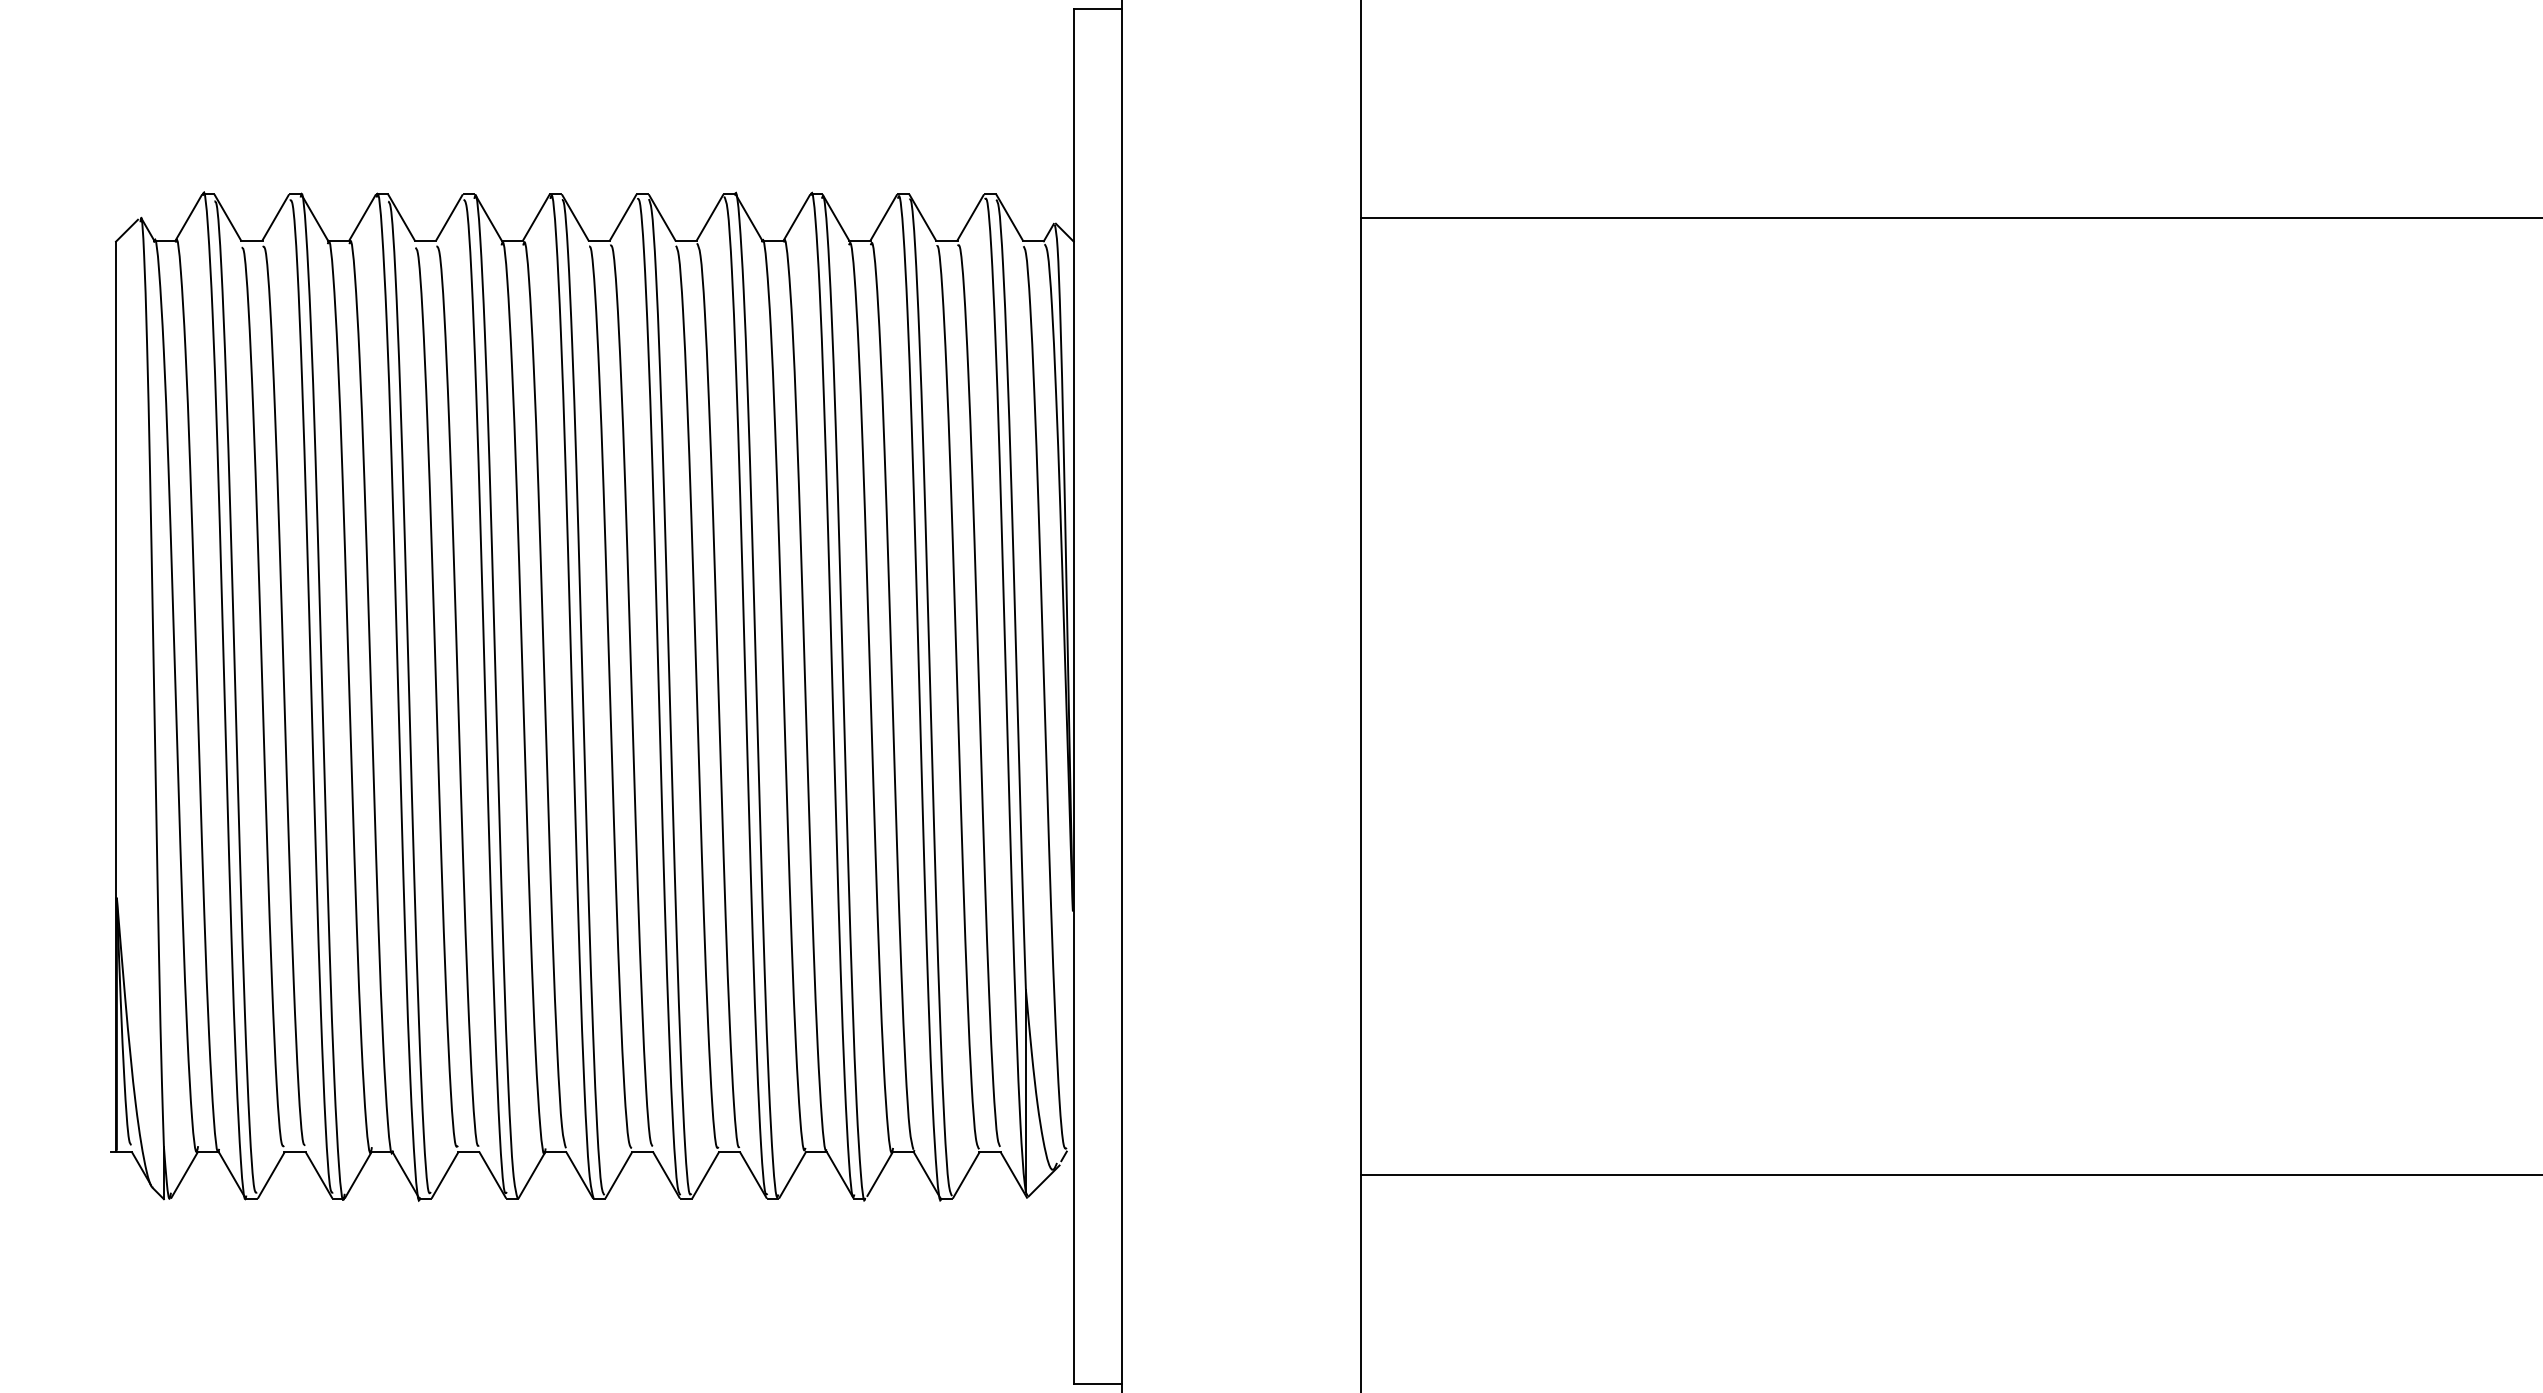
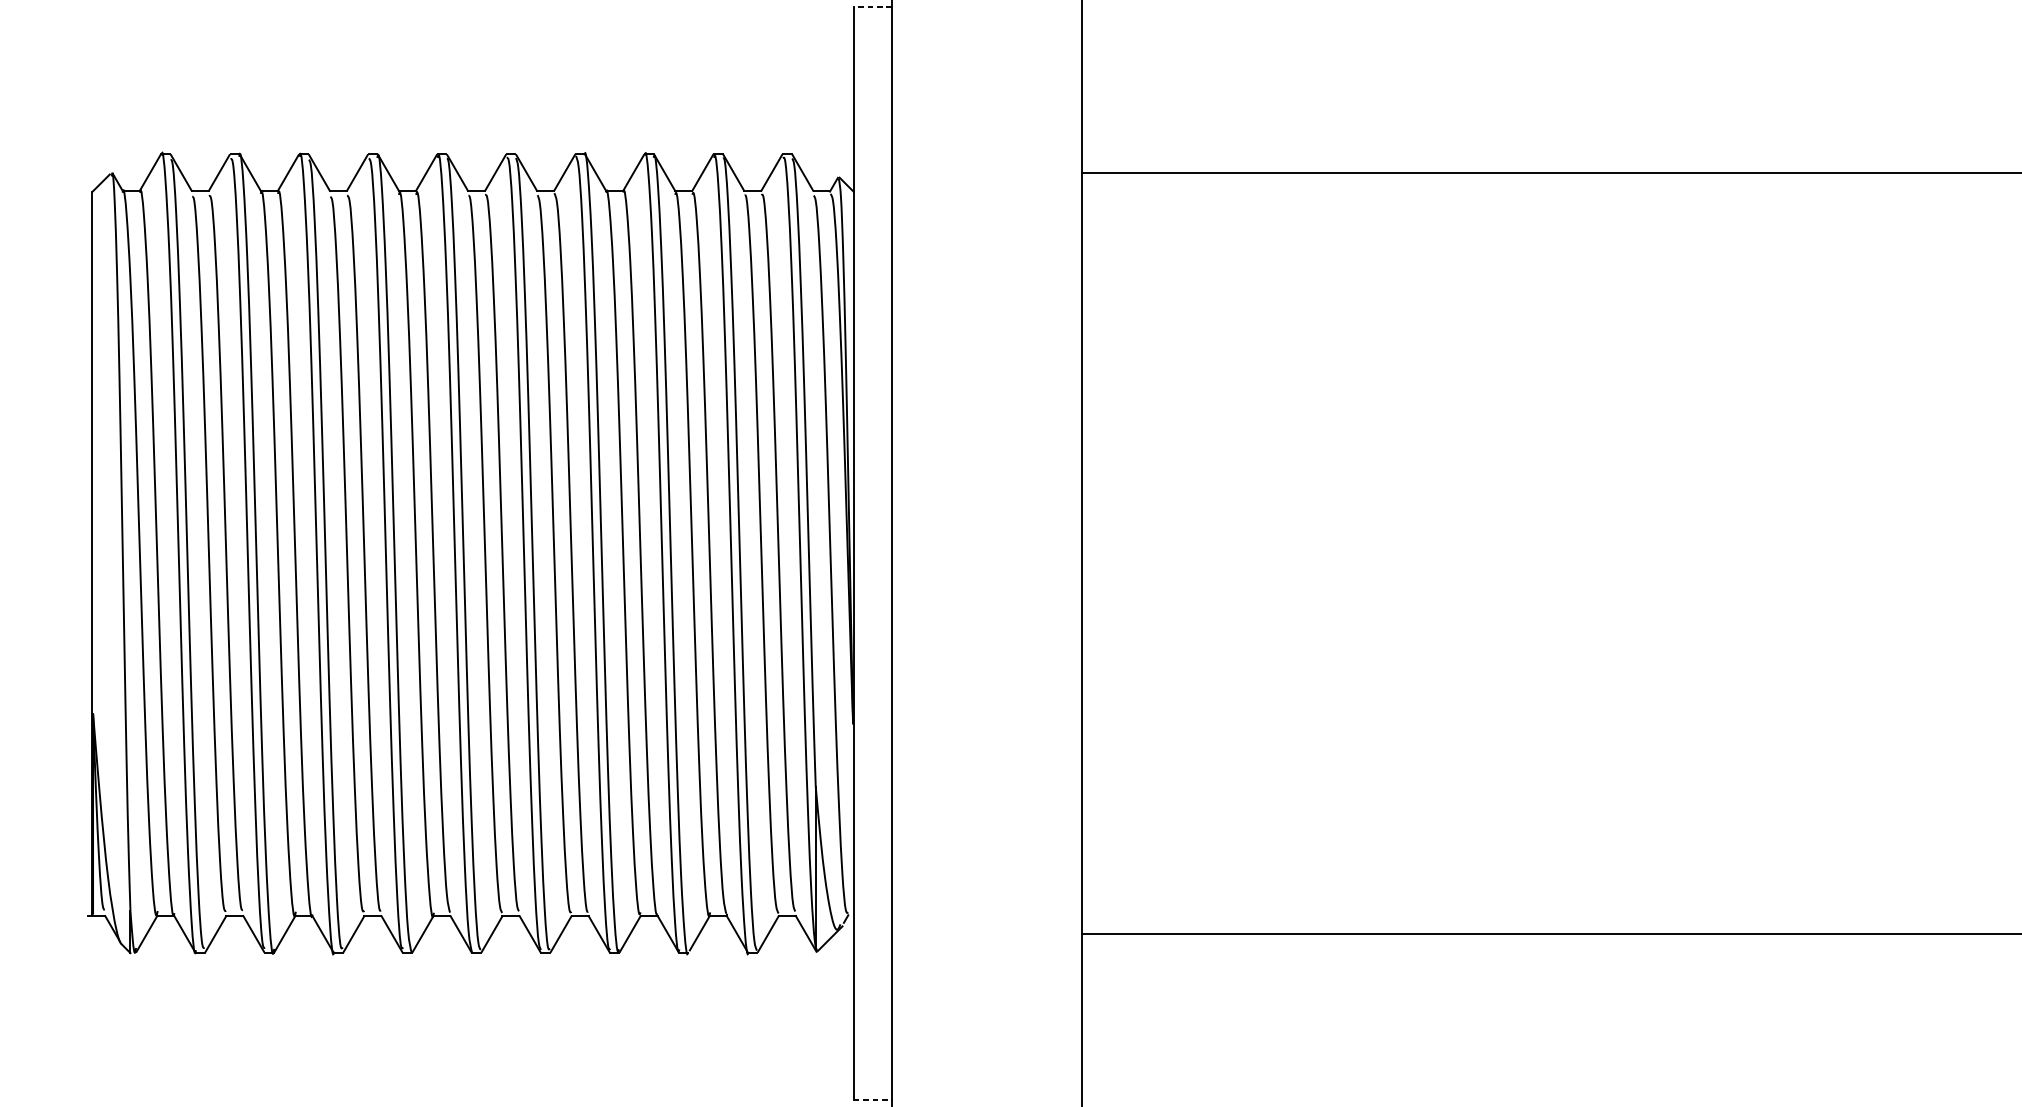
line: (1097, 9) -> (872, 7), solid -> dashed
line: (1097, 1383) -> (872, 1099), solid -> dashed

